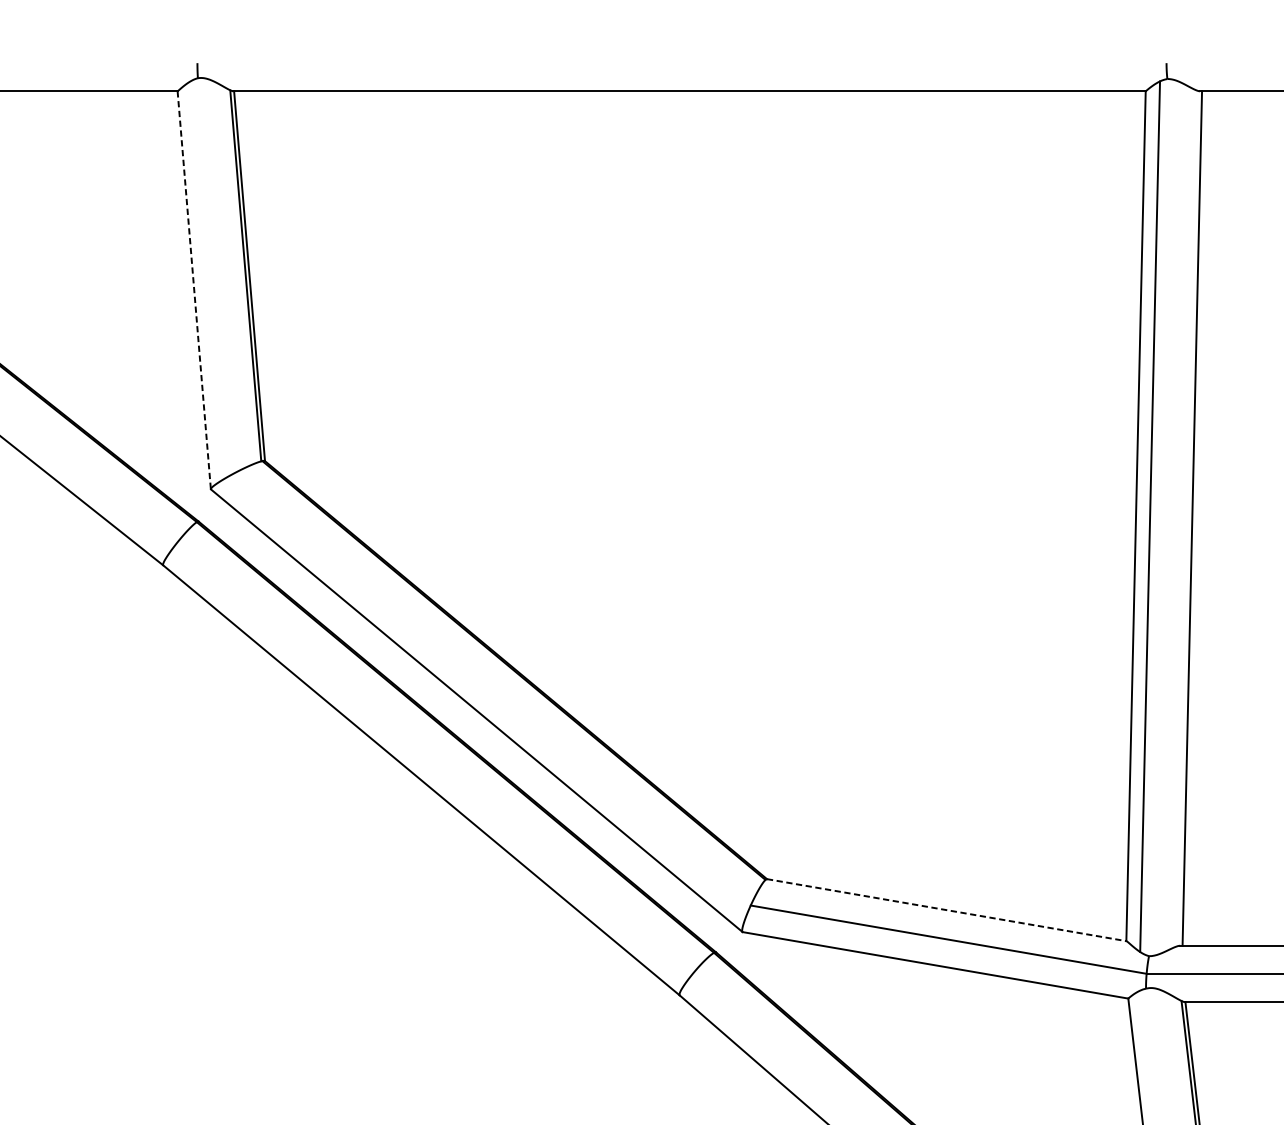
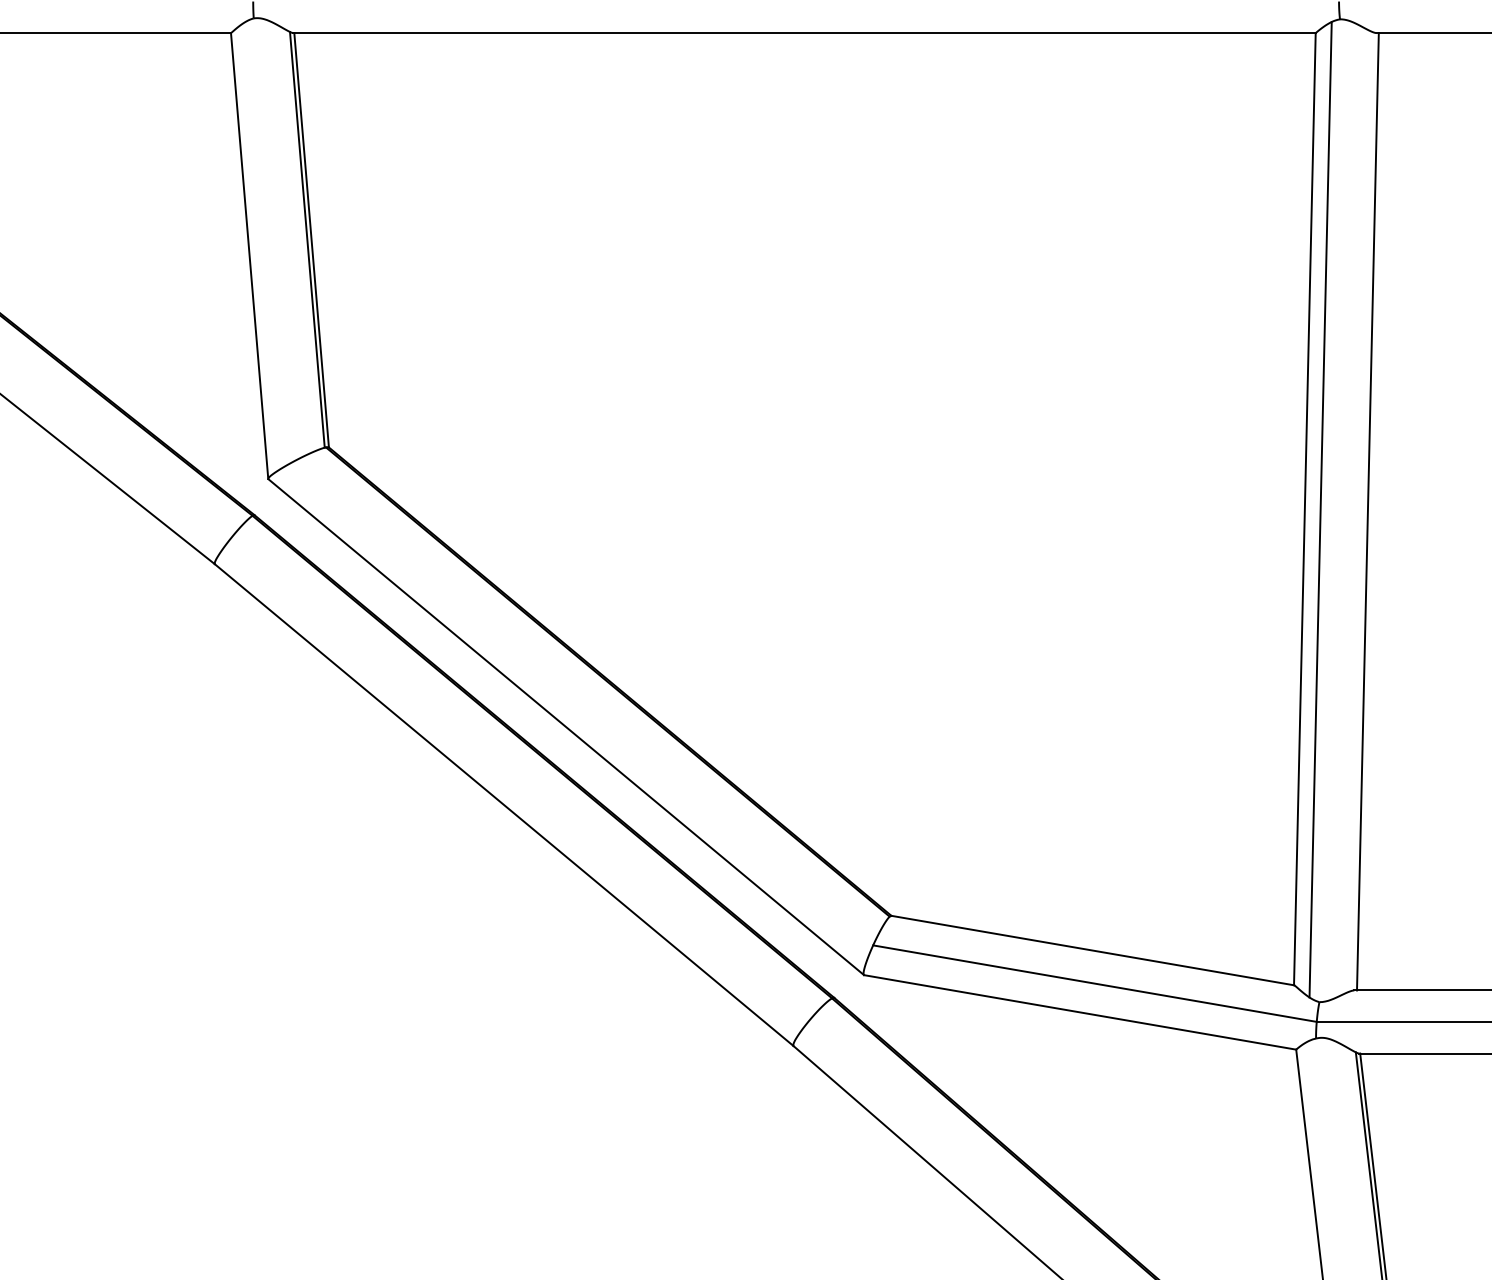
line: (194, 289) -> (249, 255), dashed -> solid
line: (947, 910) -> (1093, 950), dashed -> solid

